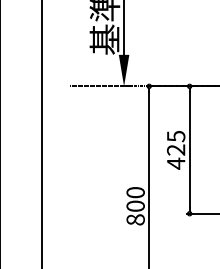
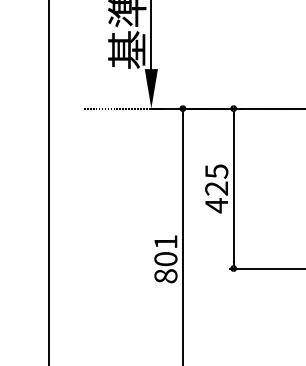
text: (135, 192) -> (165, 241), 800 -> 801

